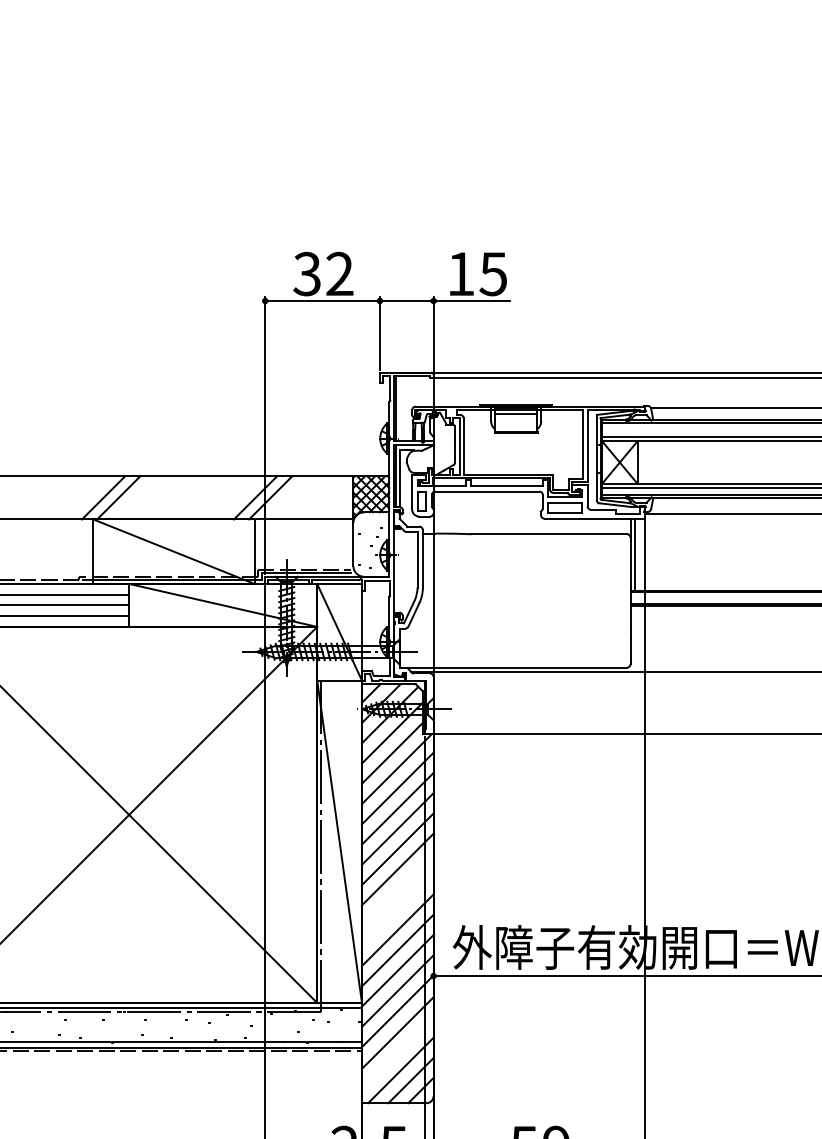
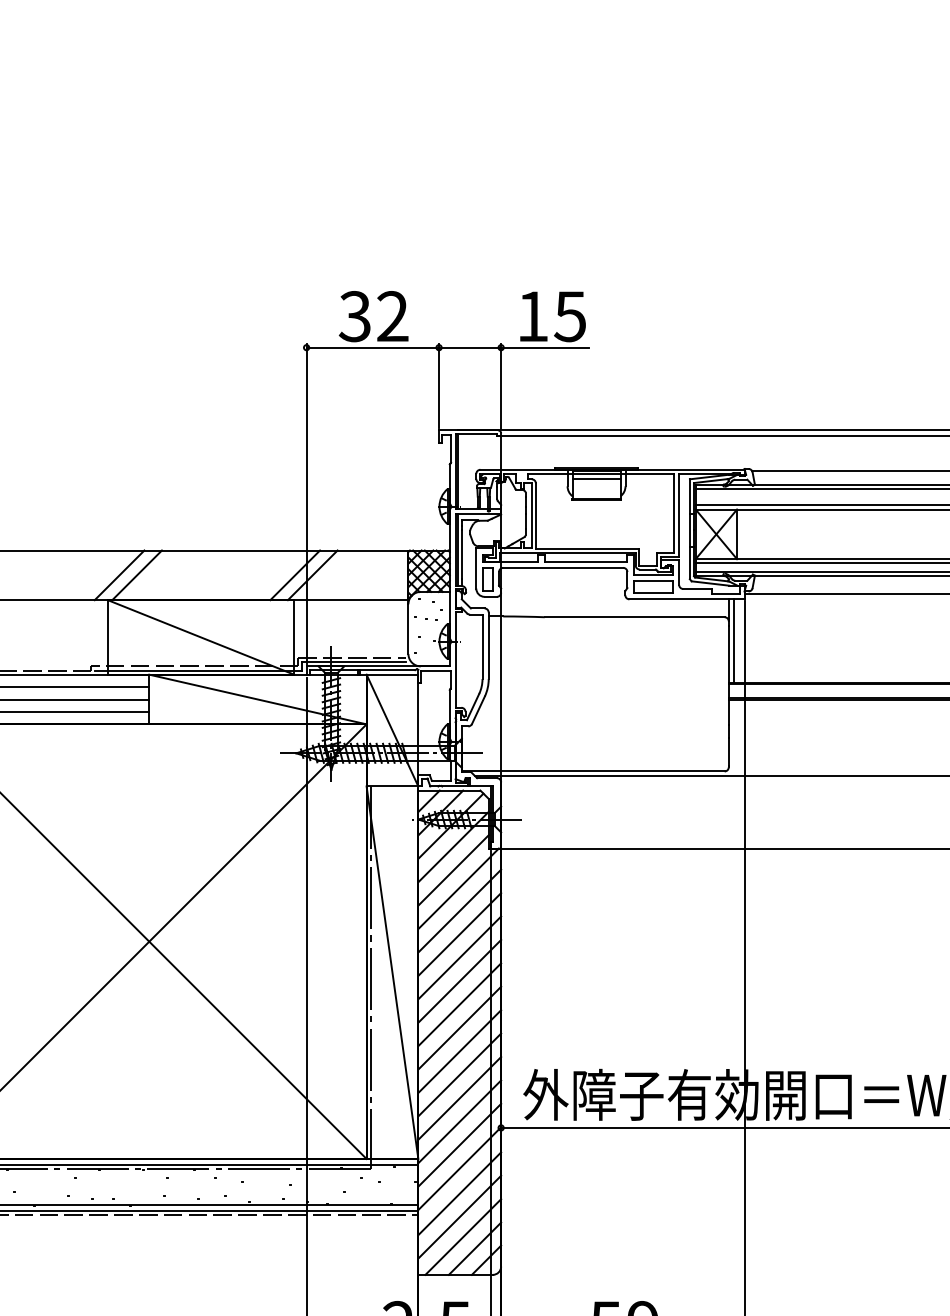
line: (397, 889) -> (459, 1027), added
line: (397, 909) -> (459, 1051), added
line: (397, 1052) -> (459, 1216), added

